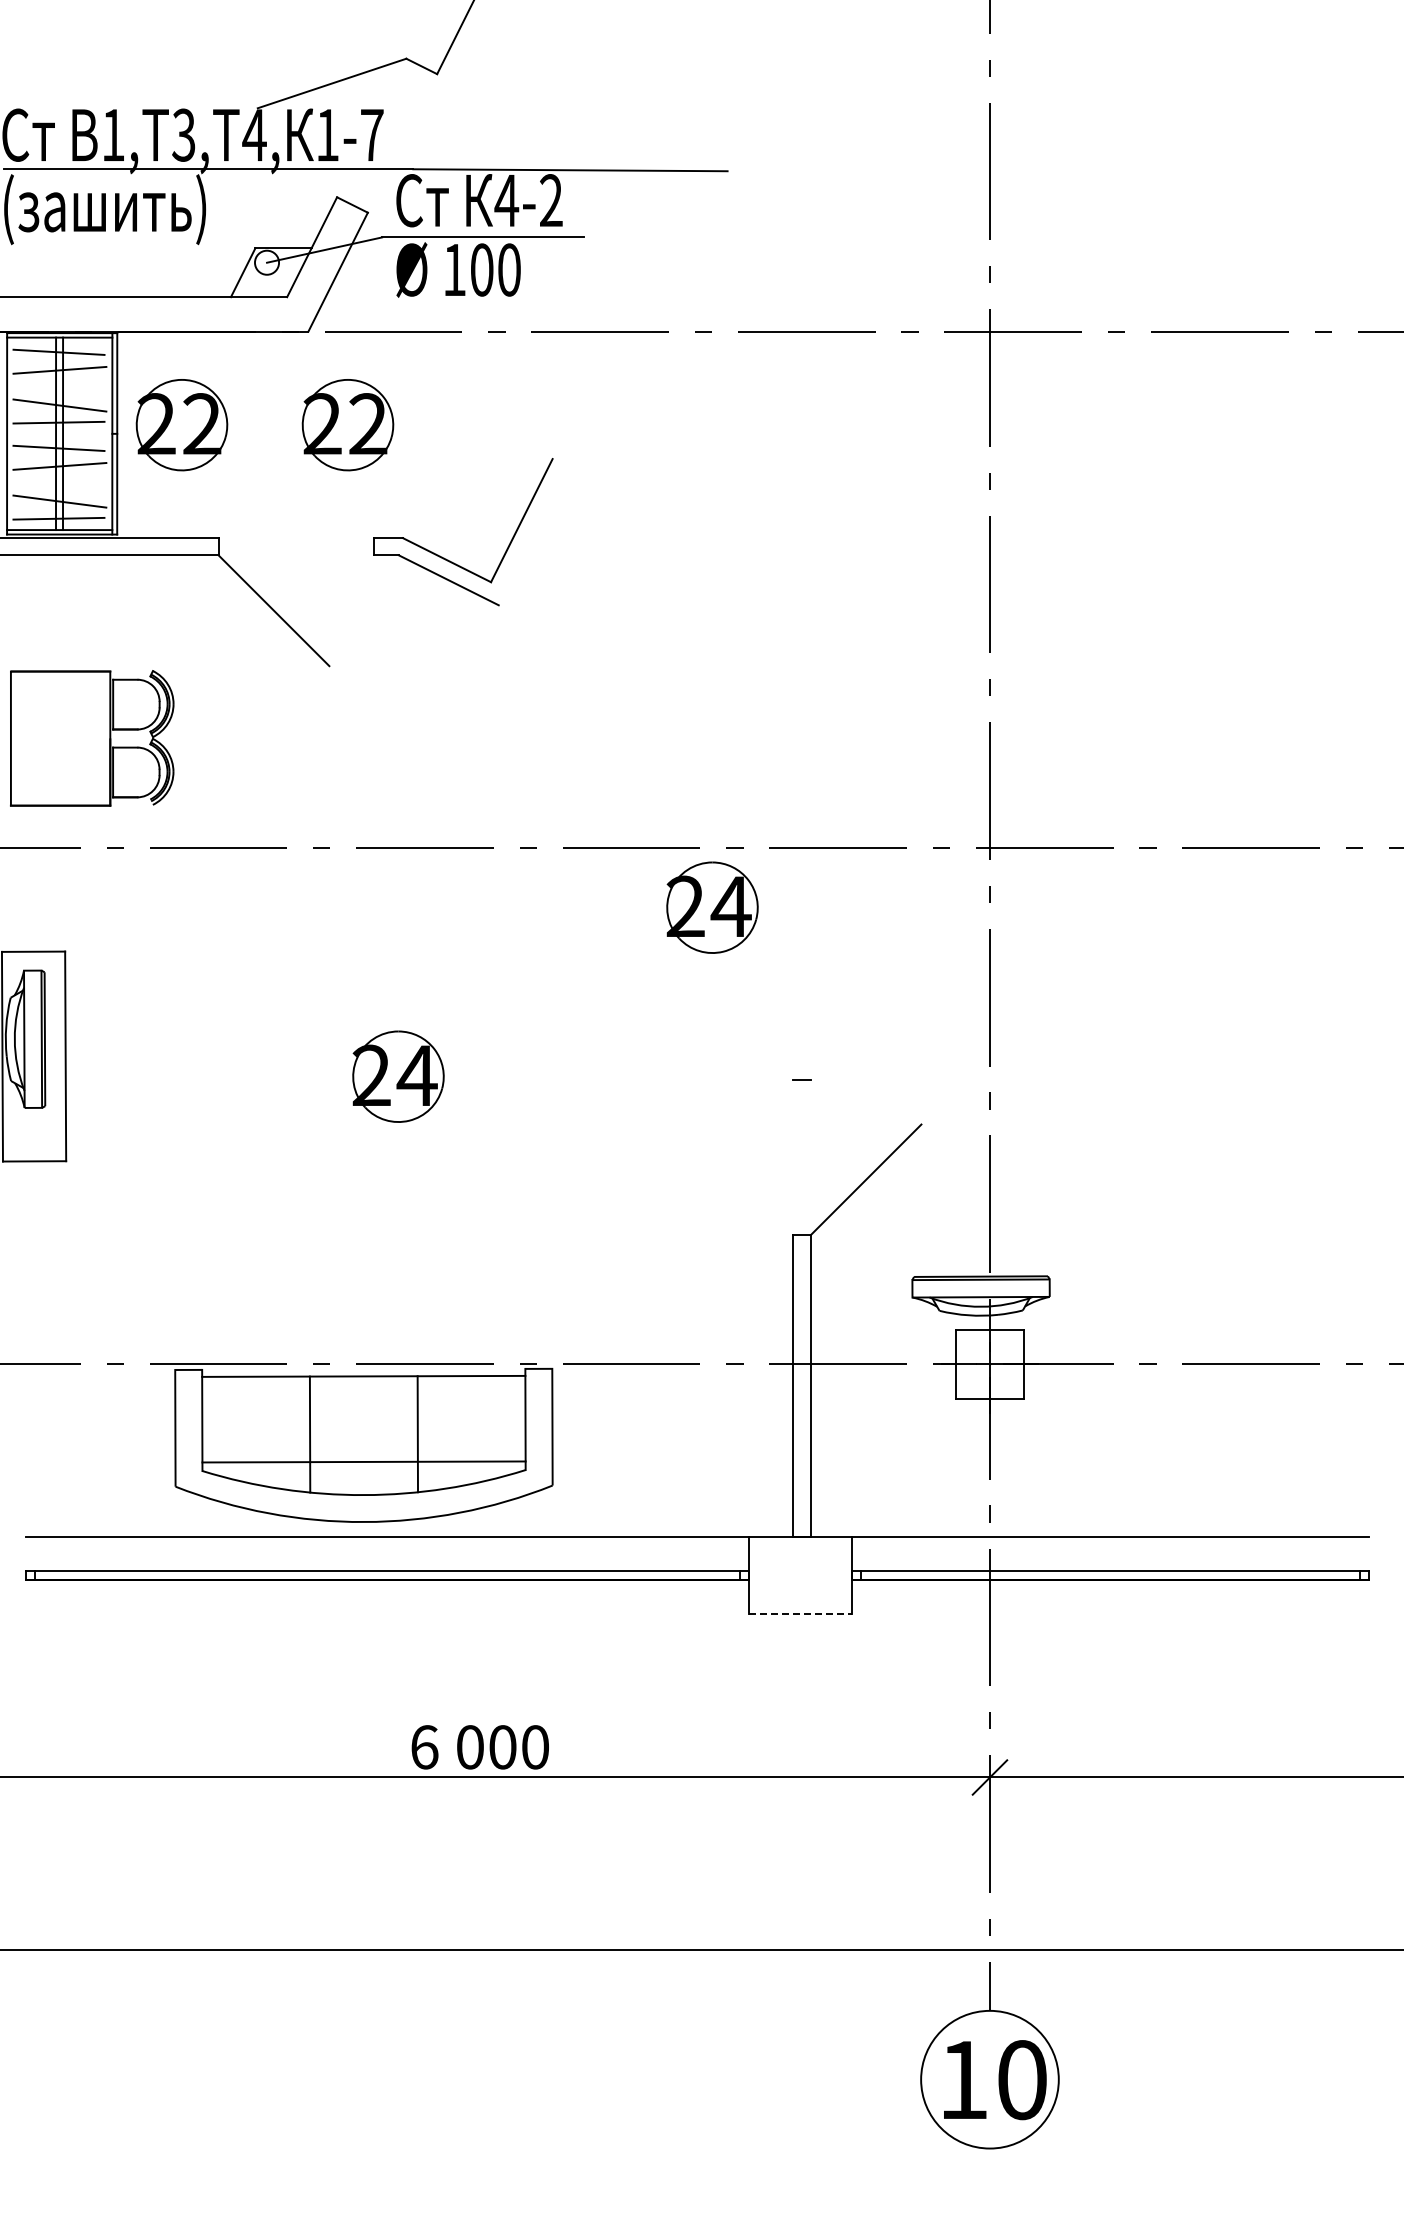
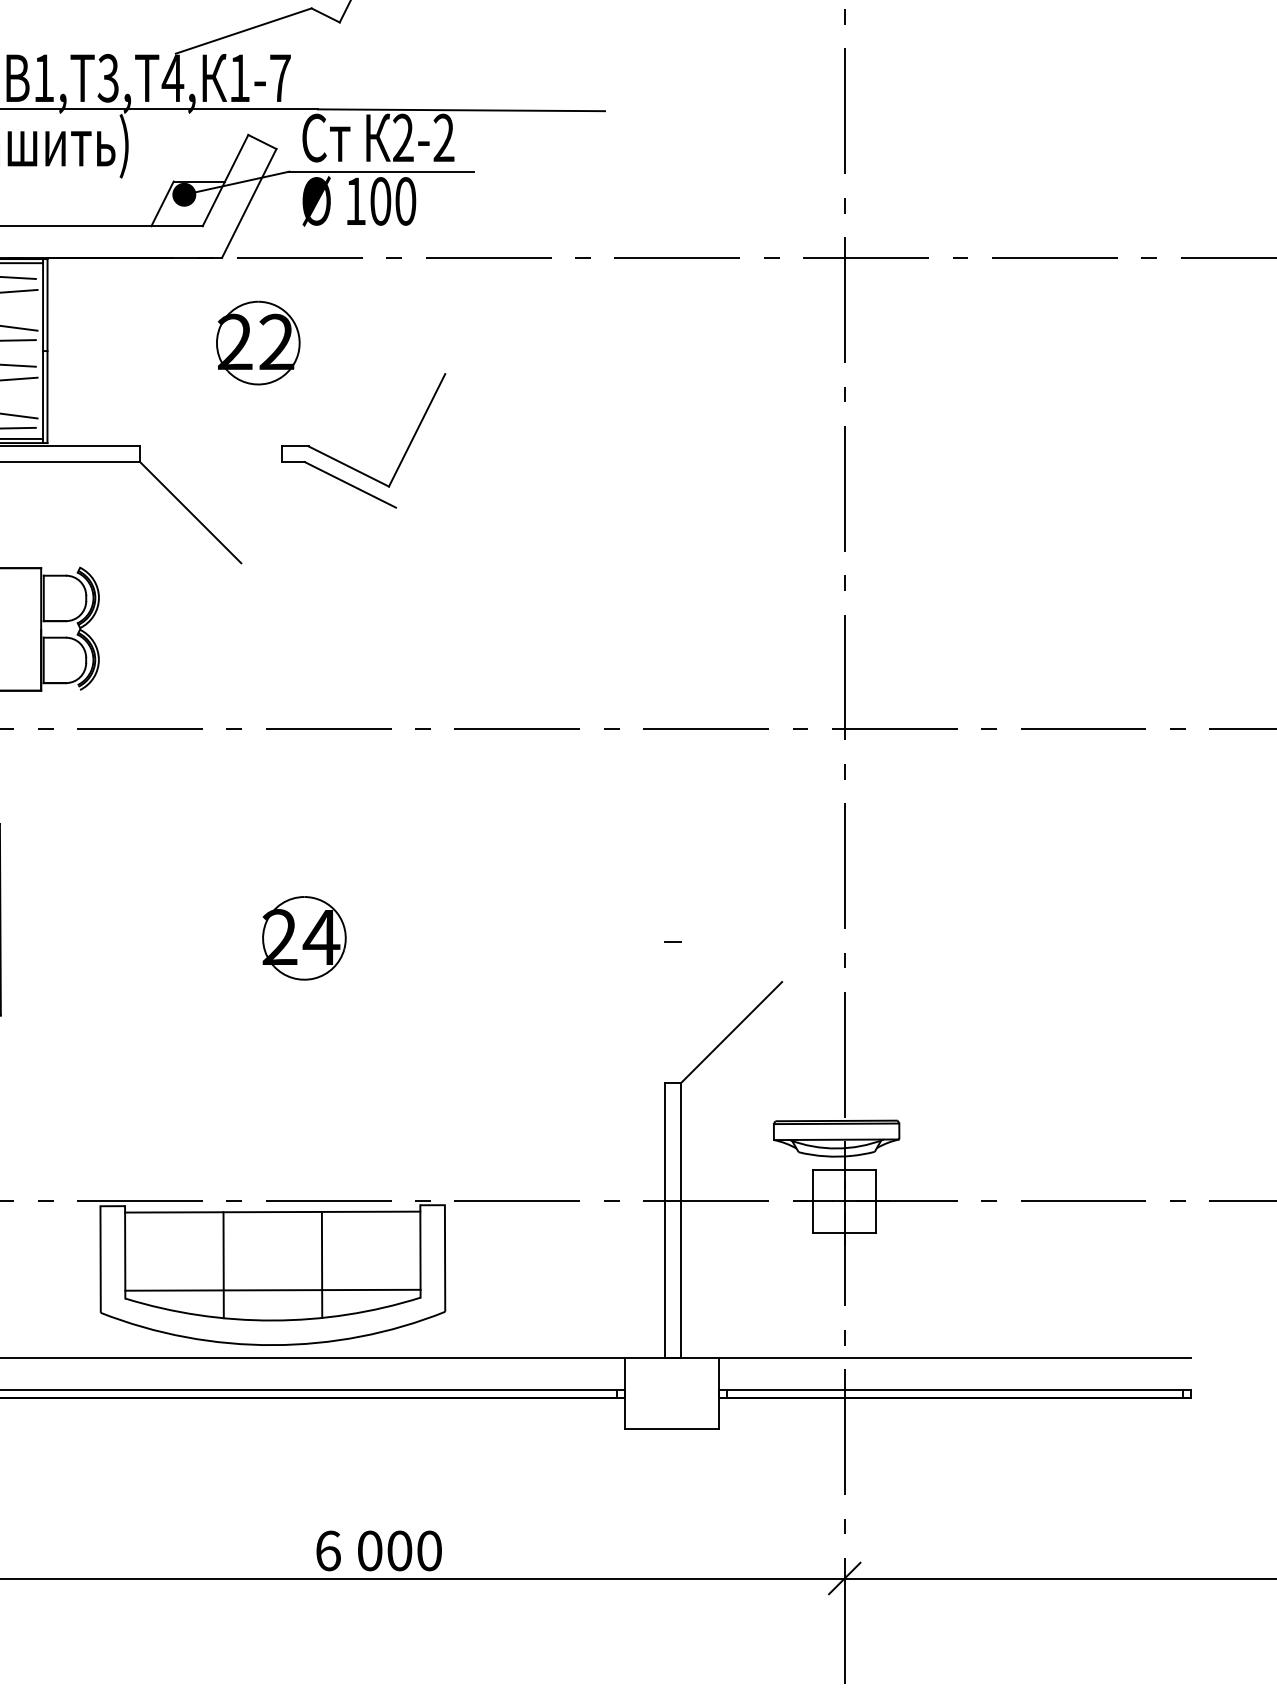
text: (506, 200) -> (403, 137), 4-2 -> 2-2
fill: (266, 262) -> (183, 194), added
part: (181, 425) -> (106, 343), removed
part: (712, 907) -> (591, 783), removed
line: (800, 1613) -> (671, 1428), dashed -> solid

